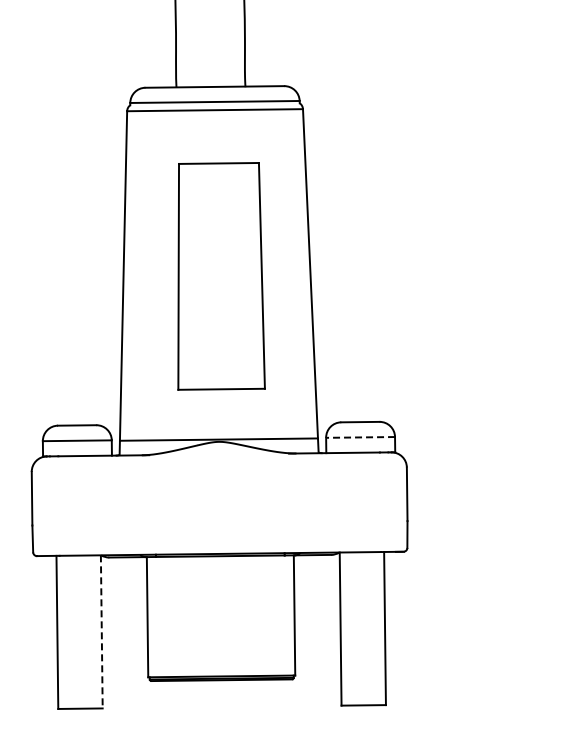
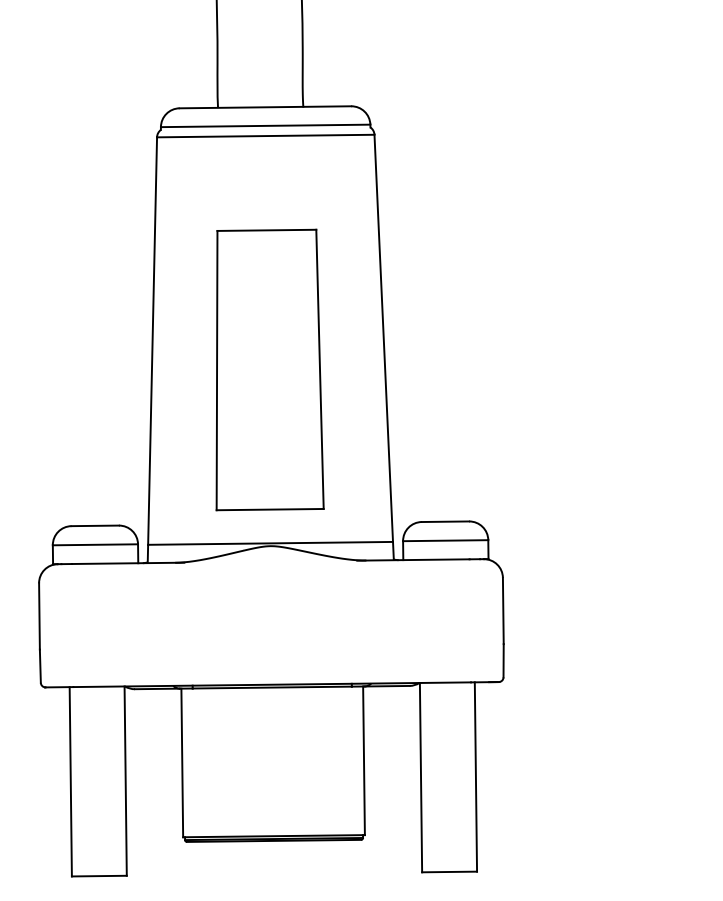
part: (221, 276) -> (269, 370), moved
line: (360, 437) -> (445, 540), dashed -> solid
line: (101, 631) -> (125, 780), dashed -> solid

